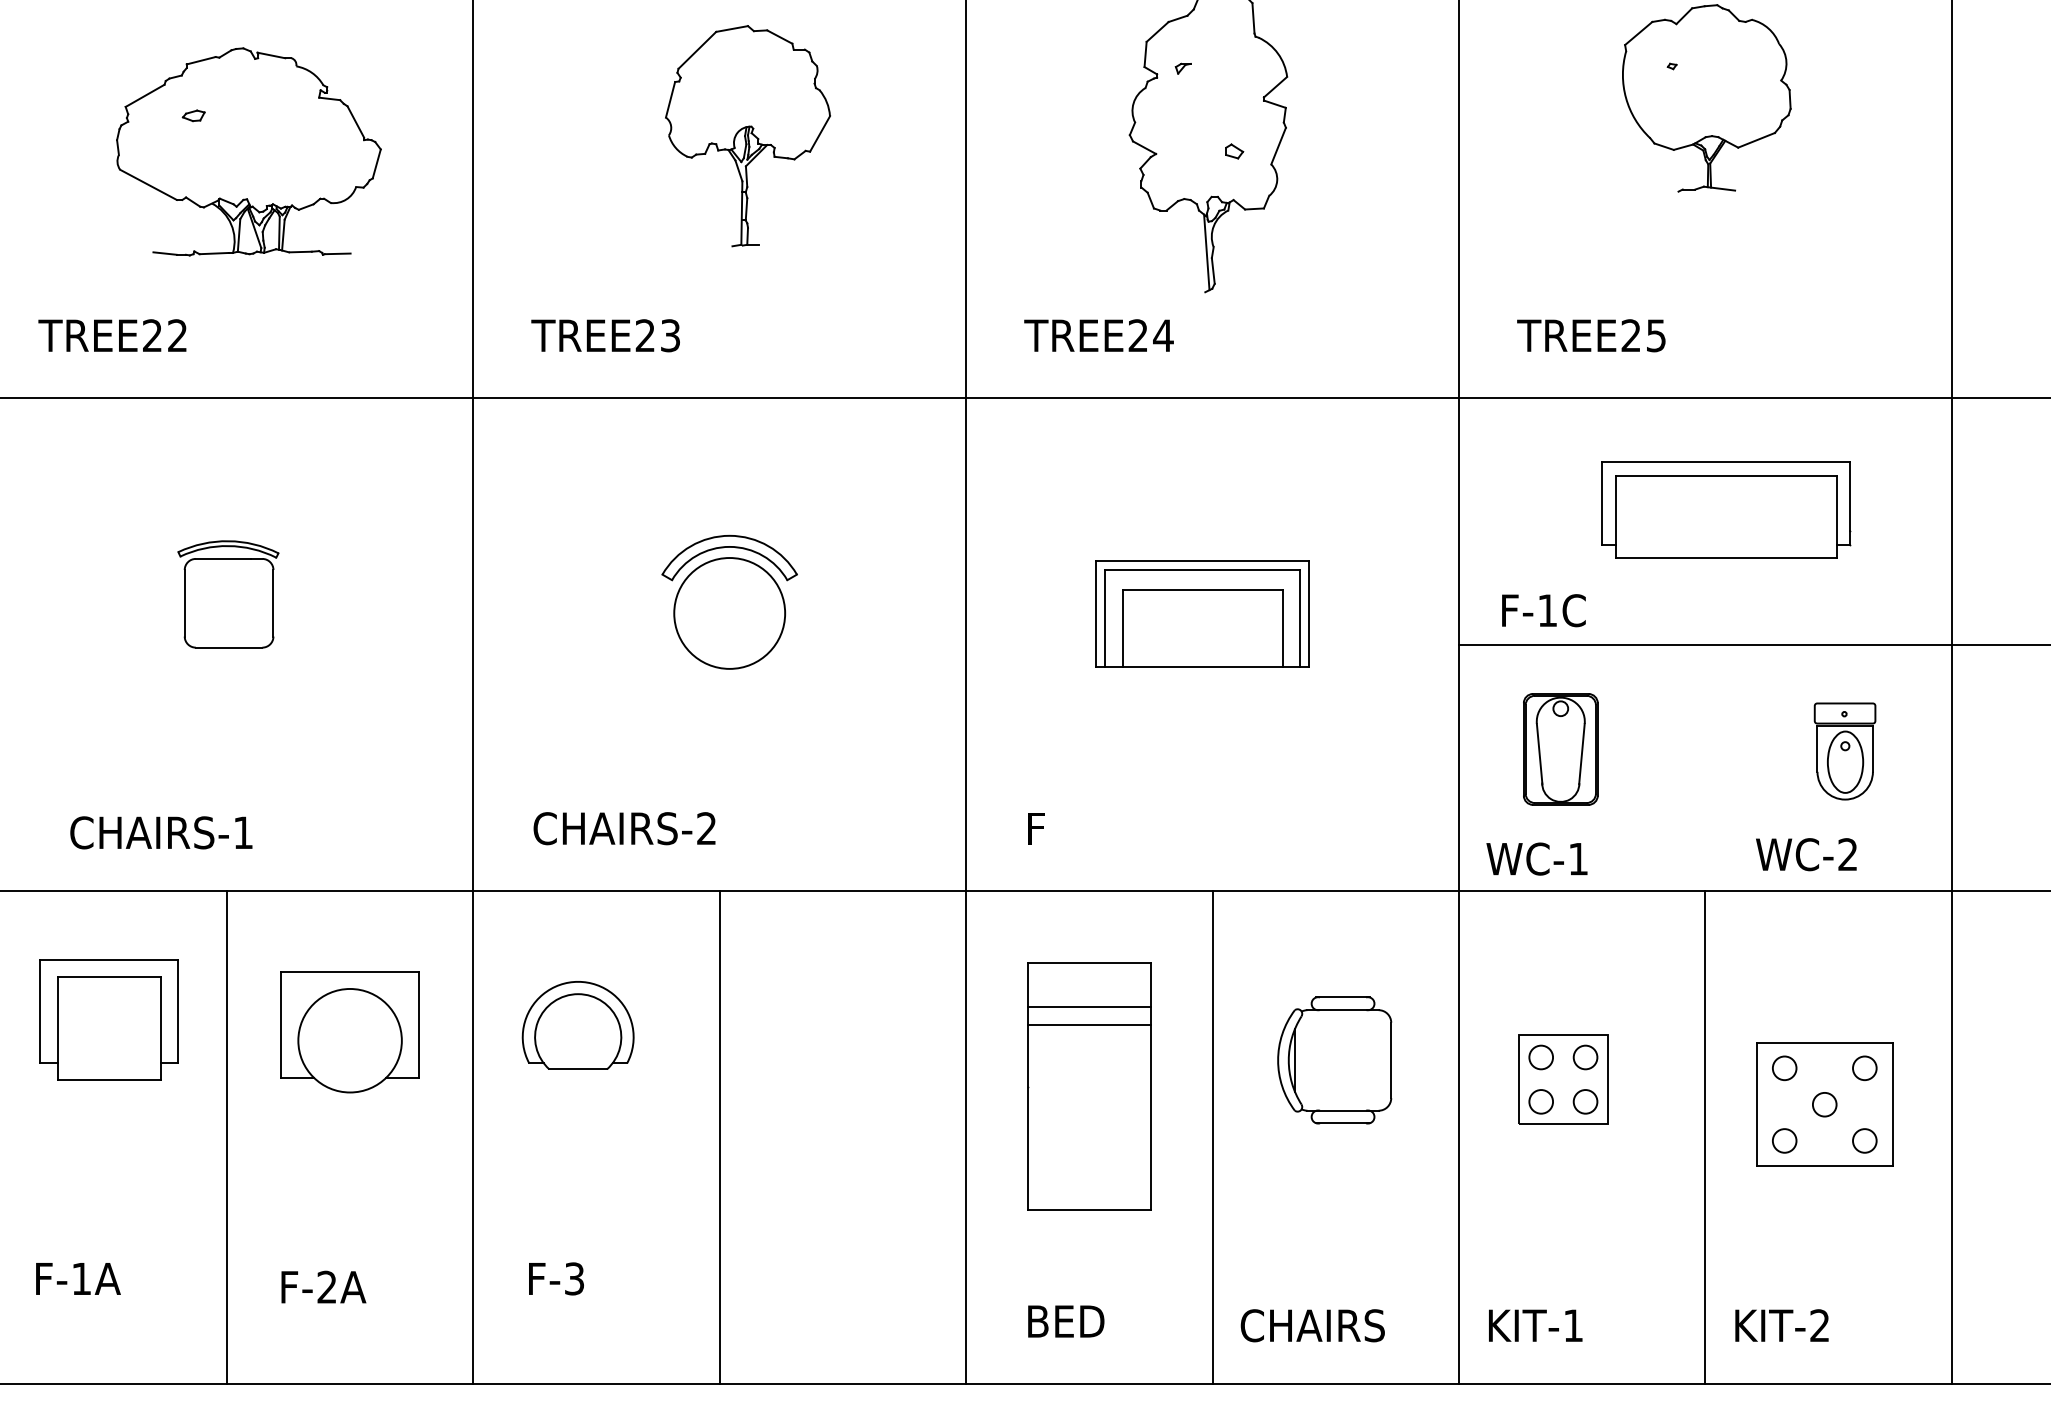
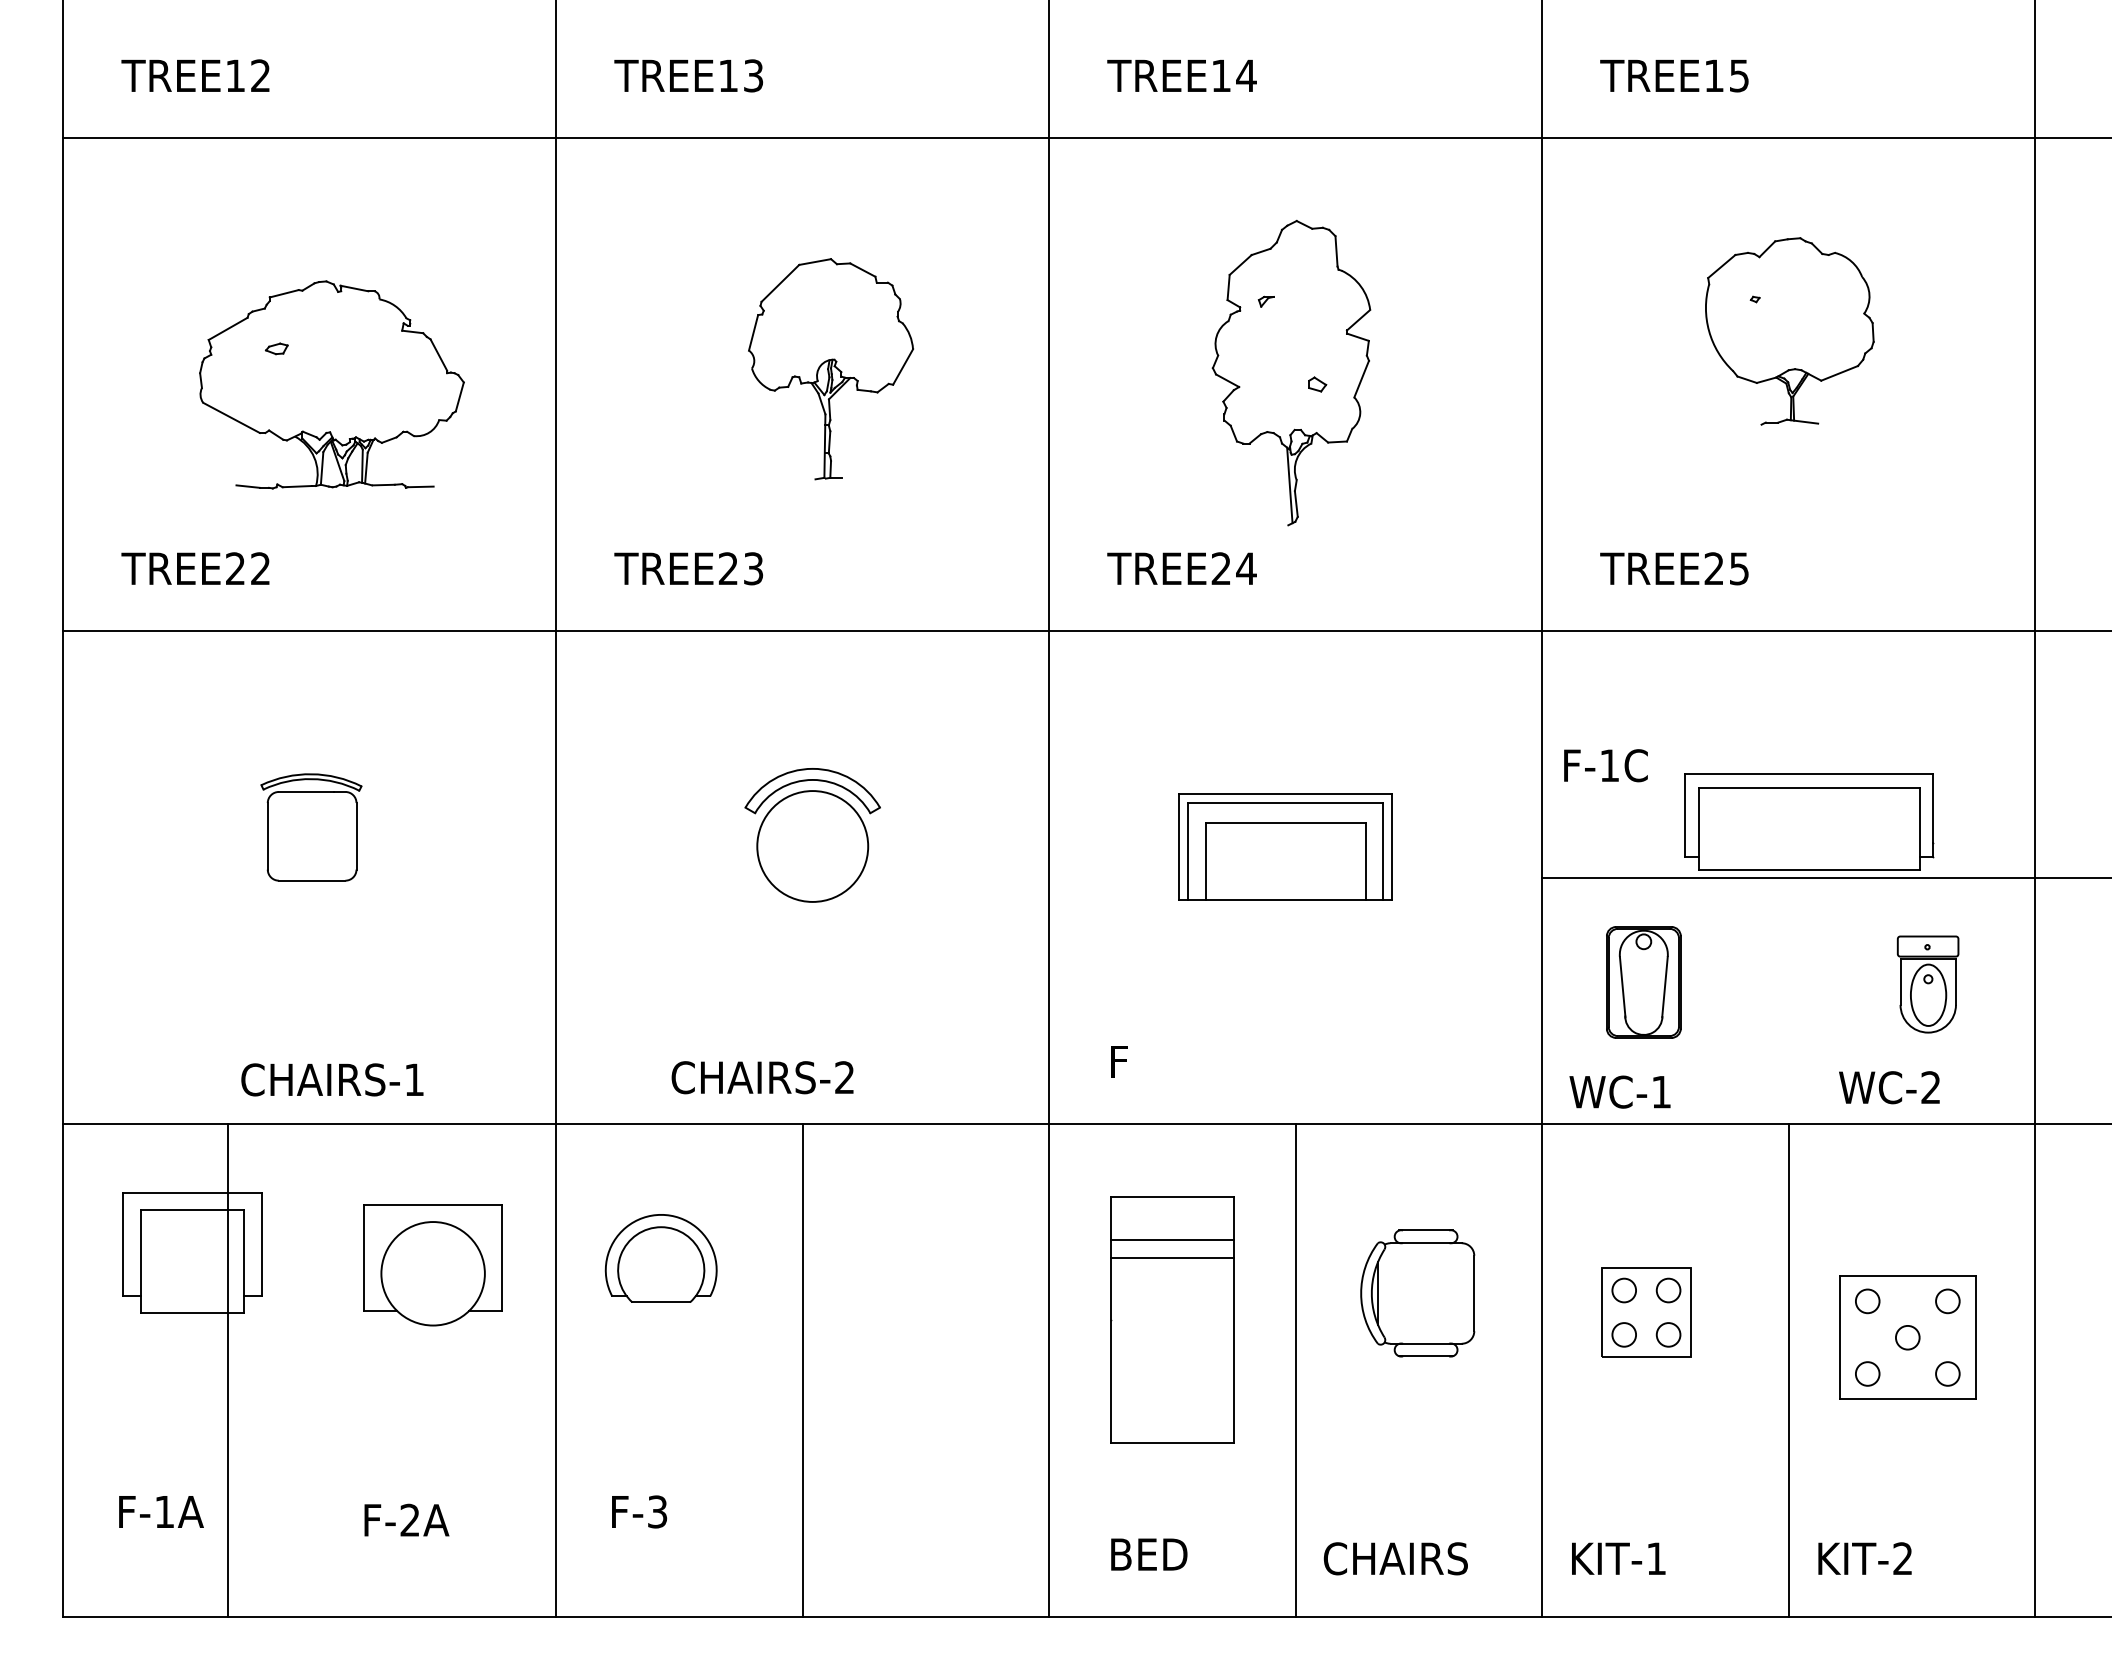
part: (1726, 509) -> (1809, 821), moved
text: (1543, 610) -> (1605, 765), moved
text: (624, 828) -> (762, 1077), moved
text: (161, 832) -> (332, 1079), moved
line: (226, 1137) -> (227, 1370), moved

